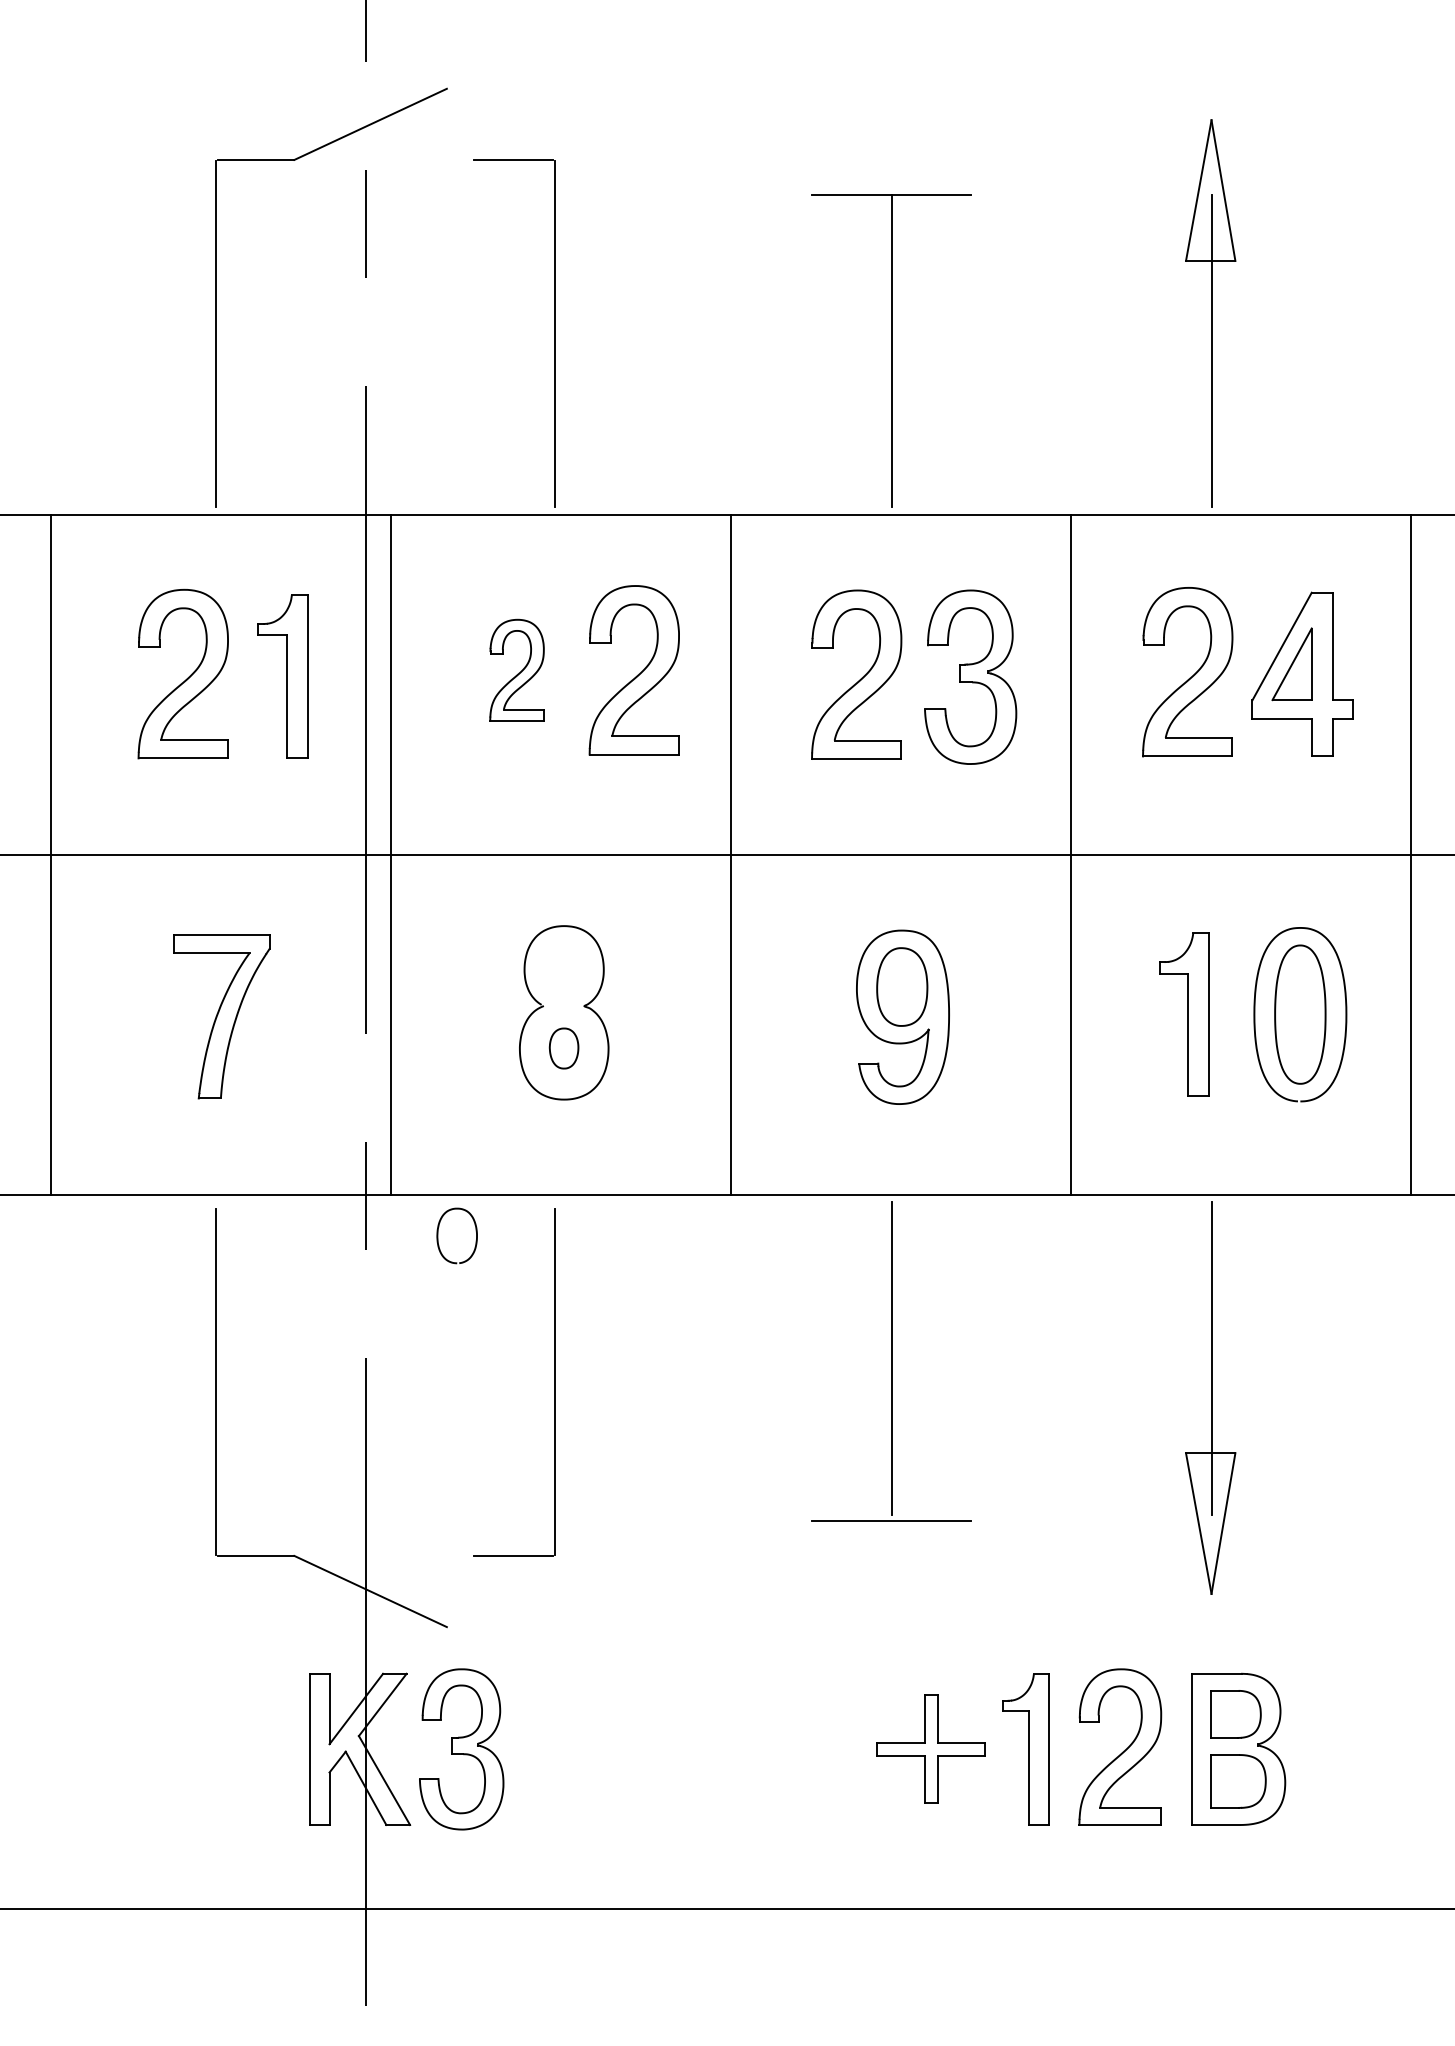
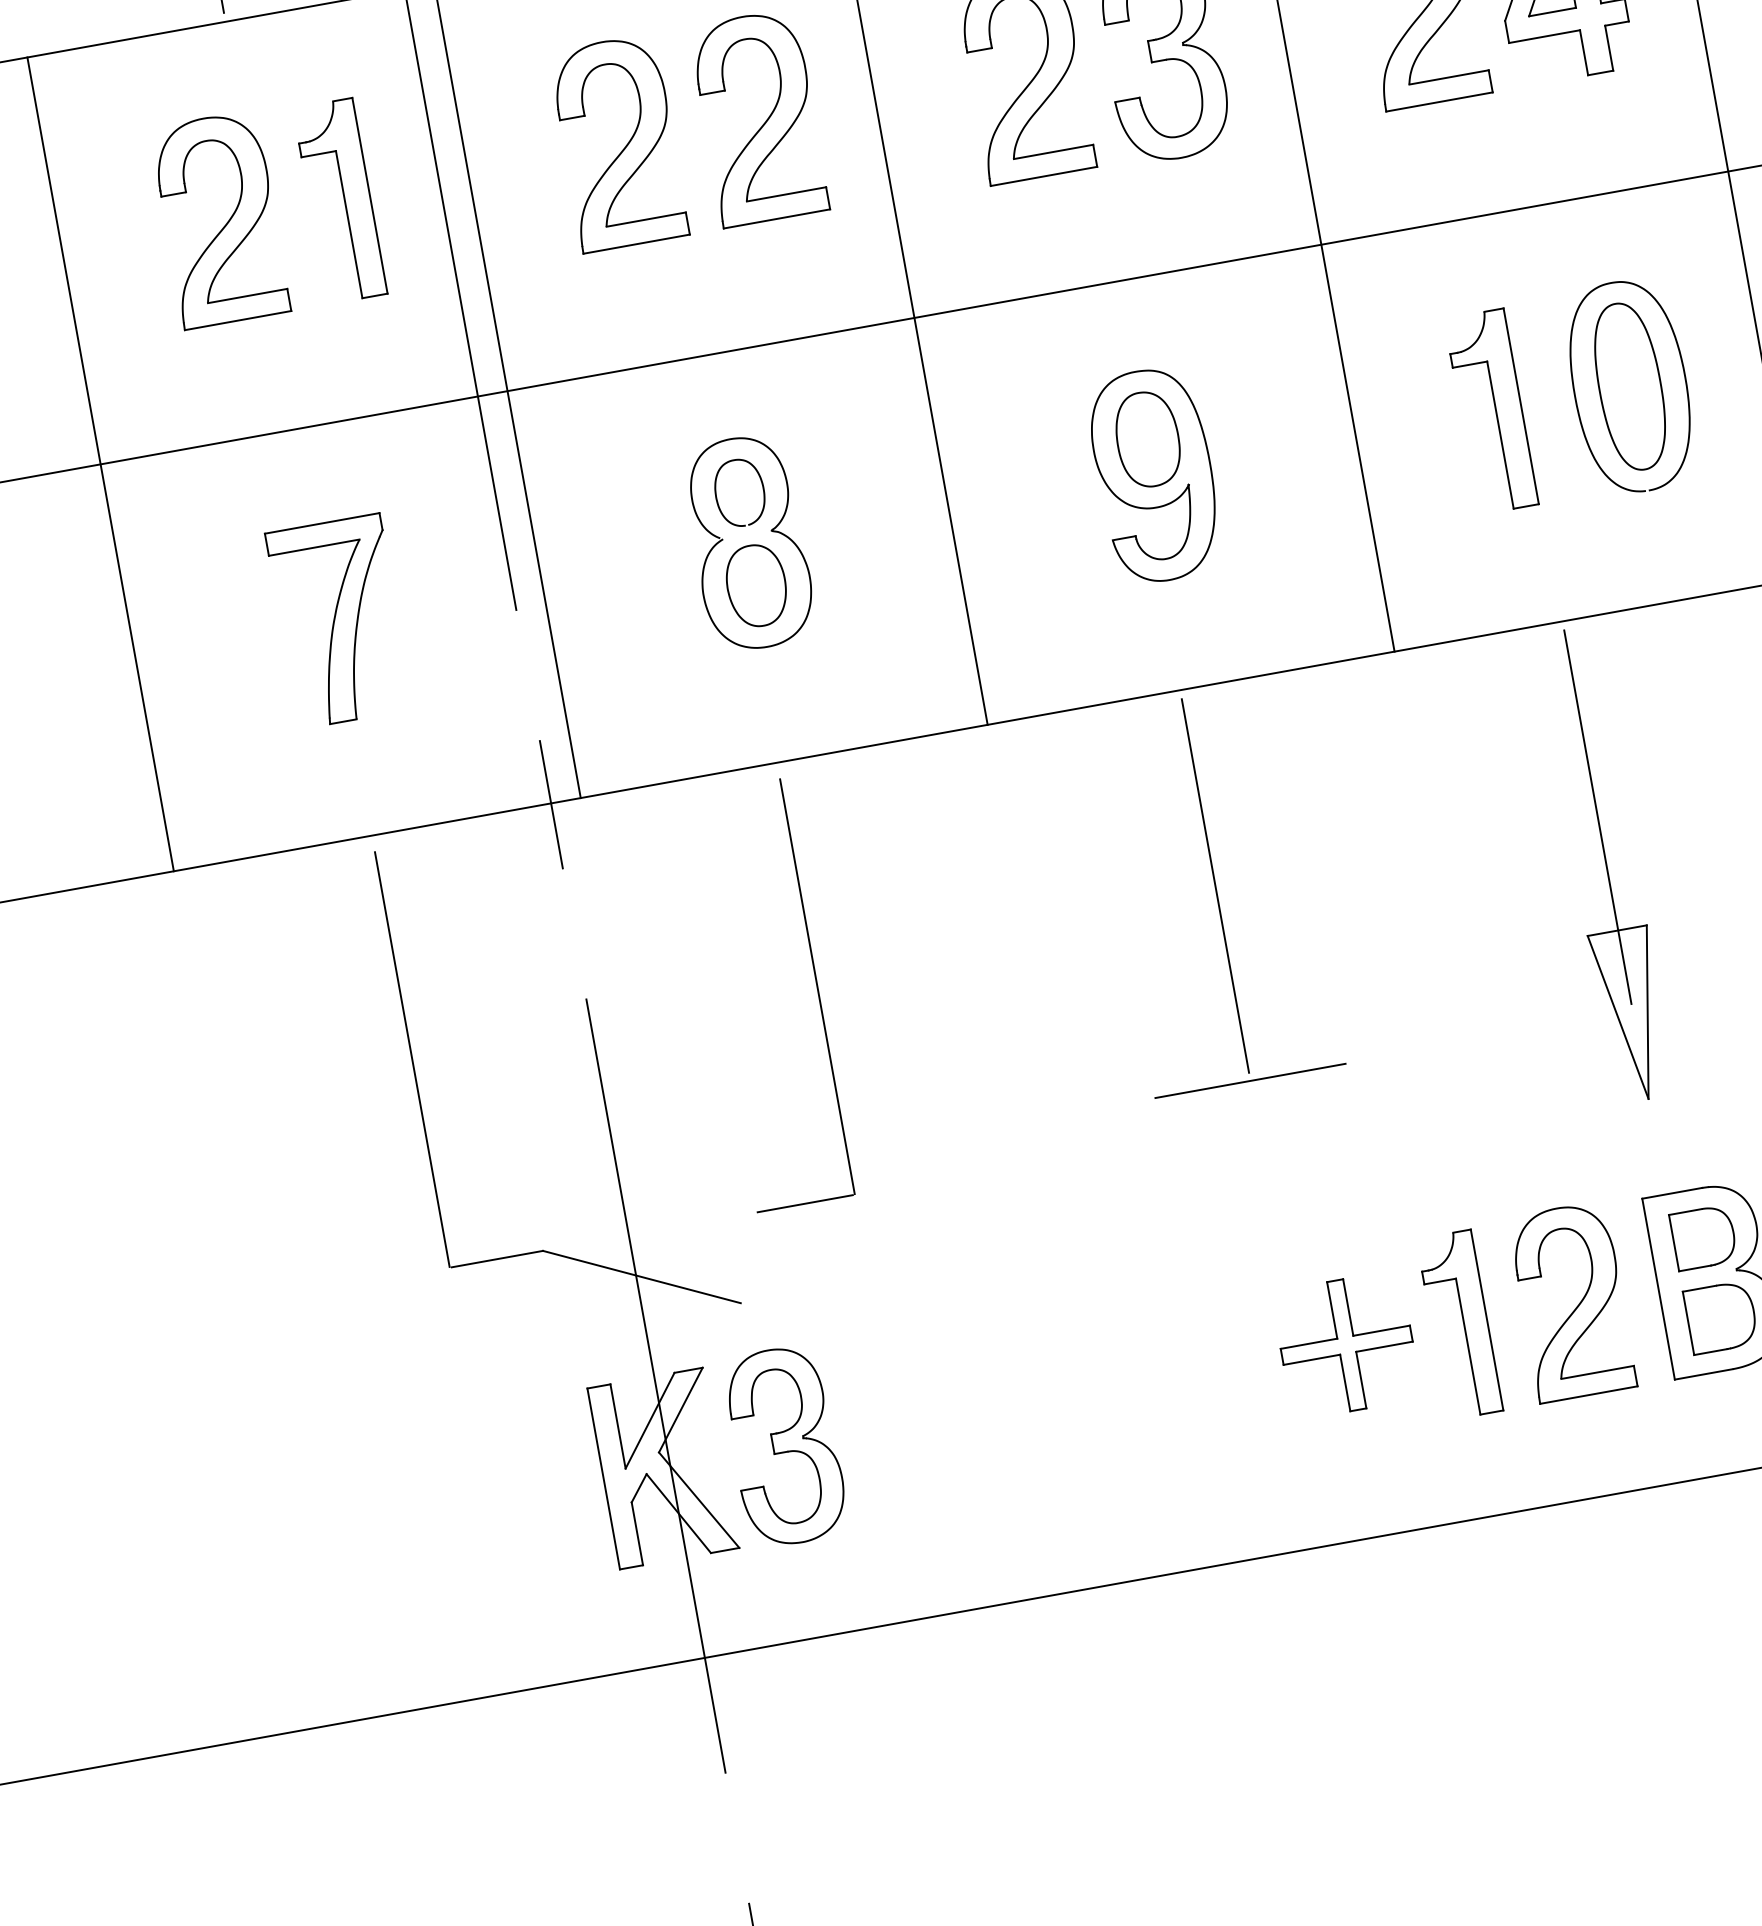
part: (516, 670) -> (618, 143), size x1.67
part: (563, 1048) -> (755, 585), size x1.67
curve: (438, 1235) -> (717, 496), moved

